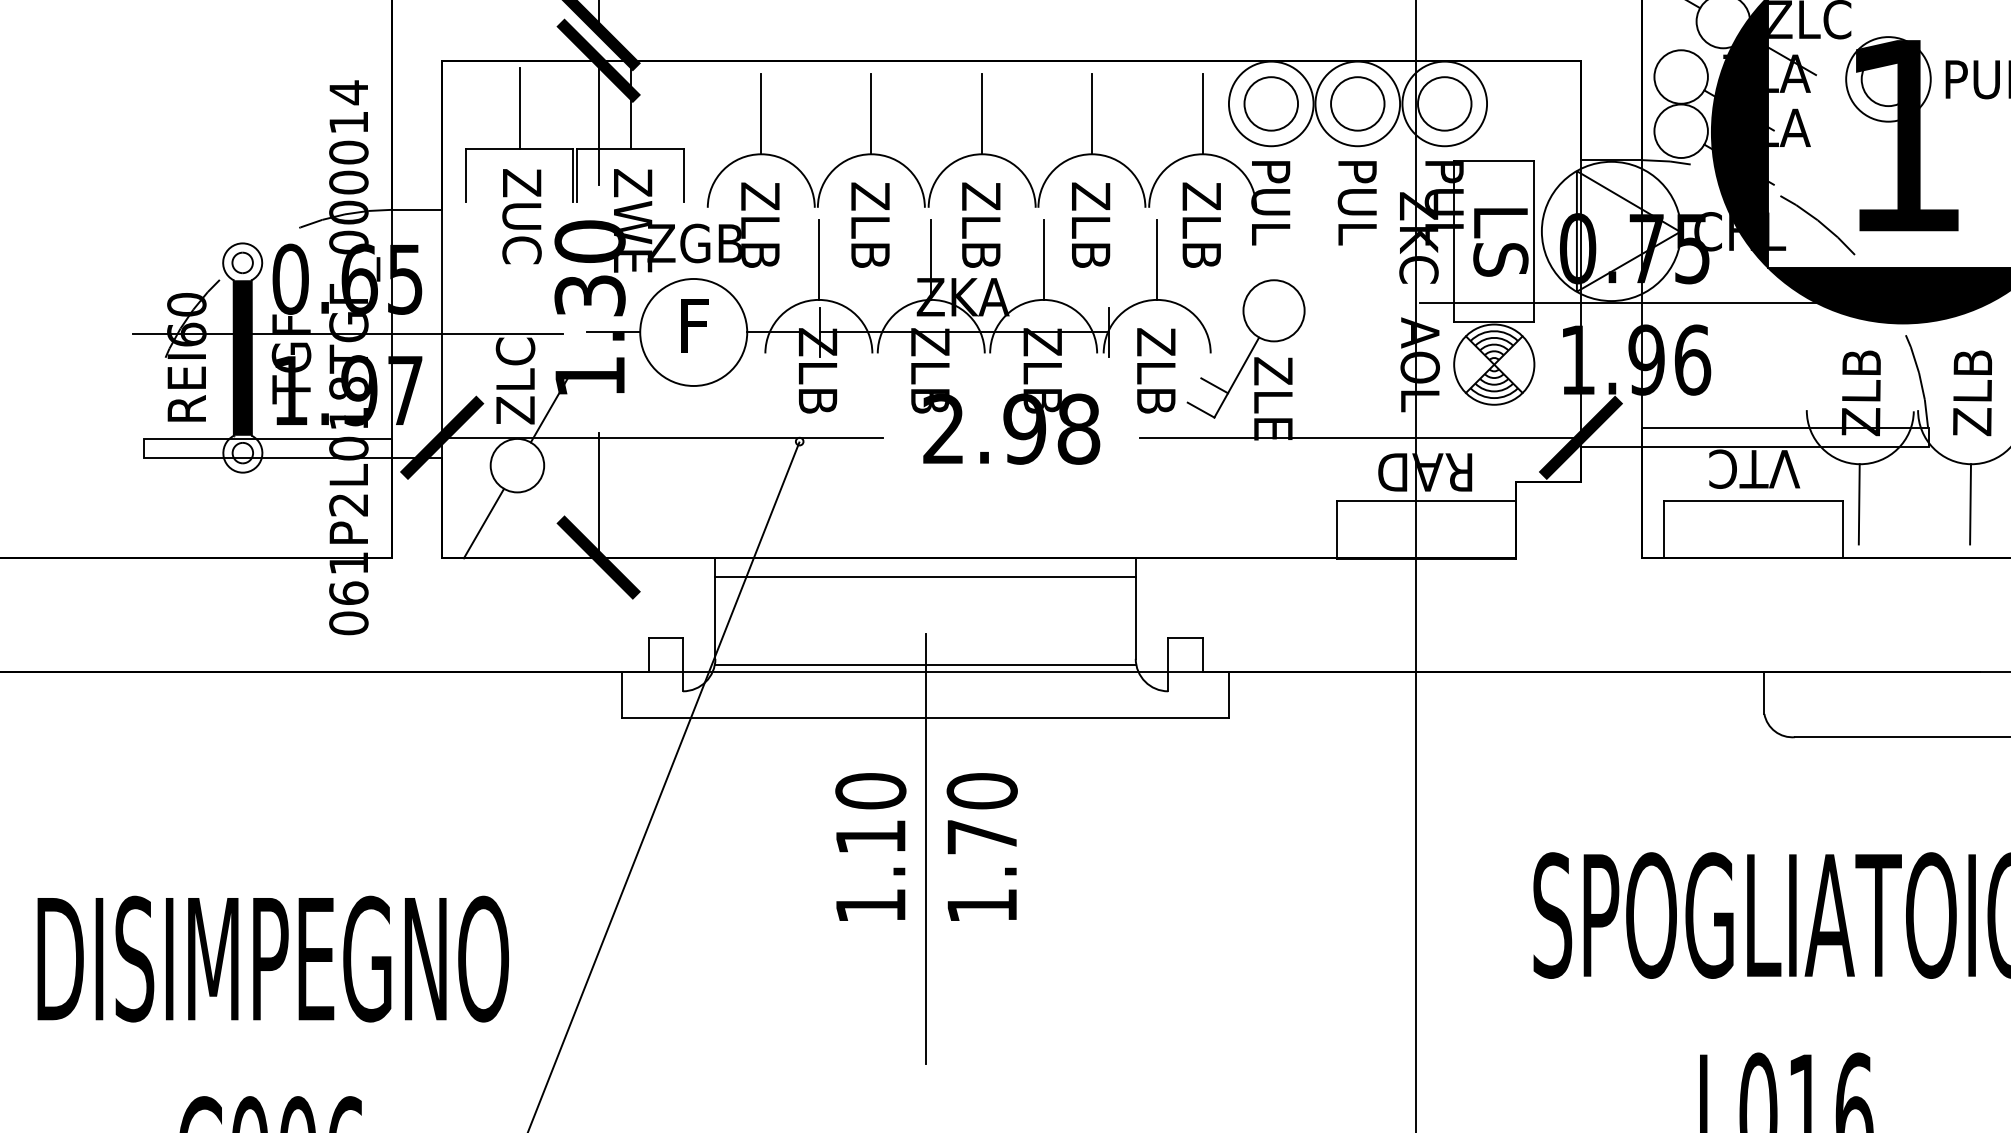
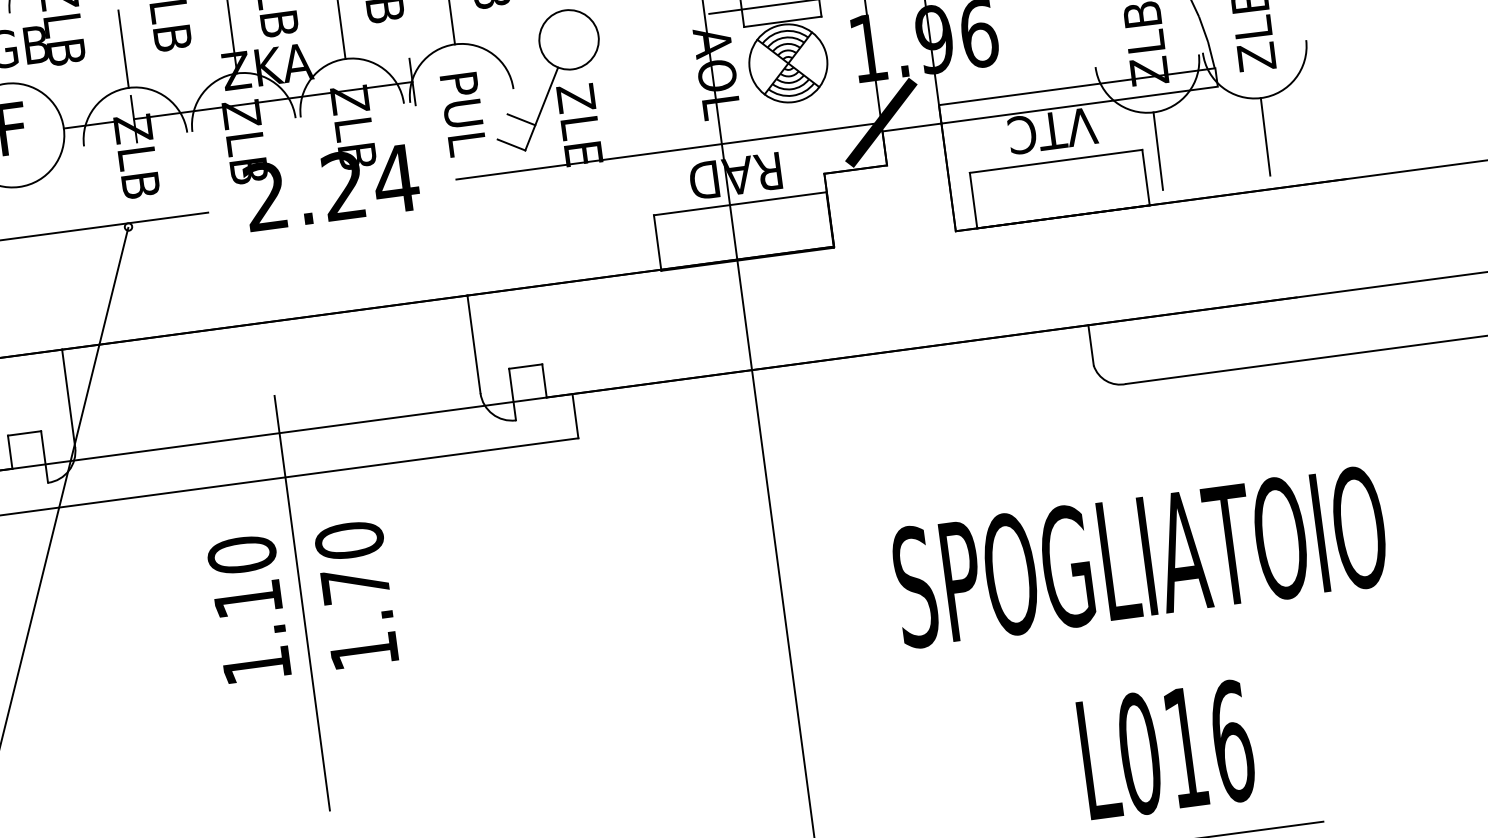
text: (1155, 371) -> (462, 113), ZLB -> PUL
text: (1052, 428) -> (370, 181), 2.98 -> 2.24
line: (925, 576) -> (267, 340), removed
line: (925, 665) -> (278, 426), removed

